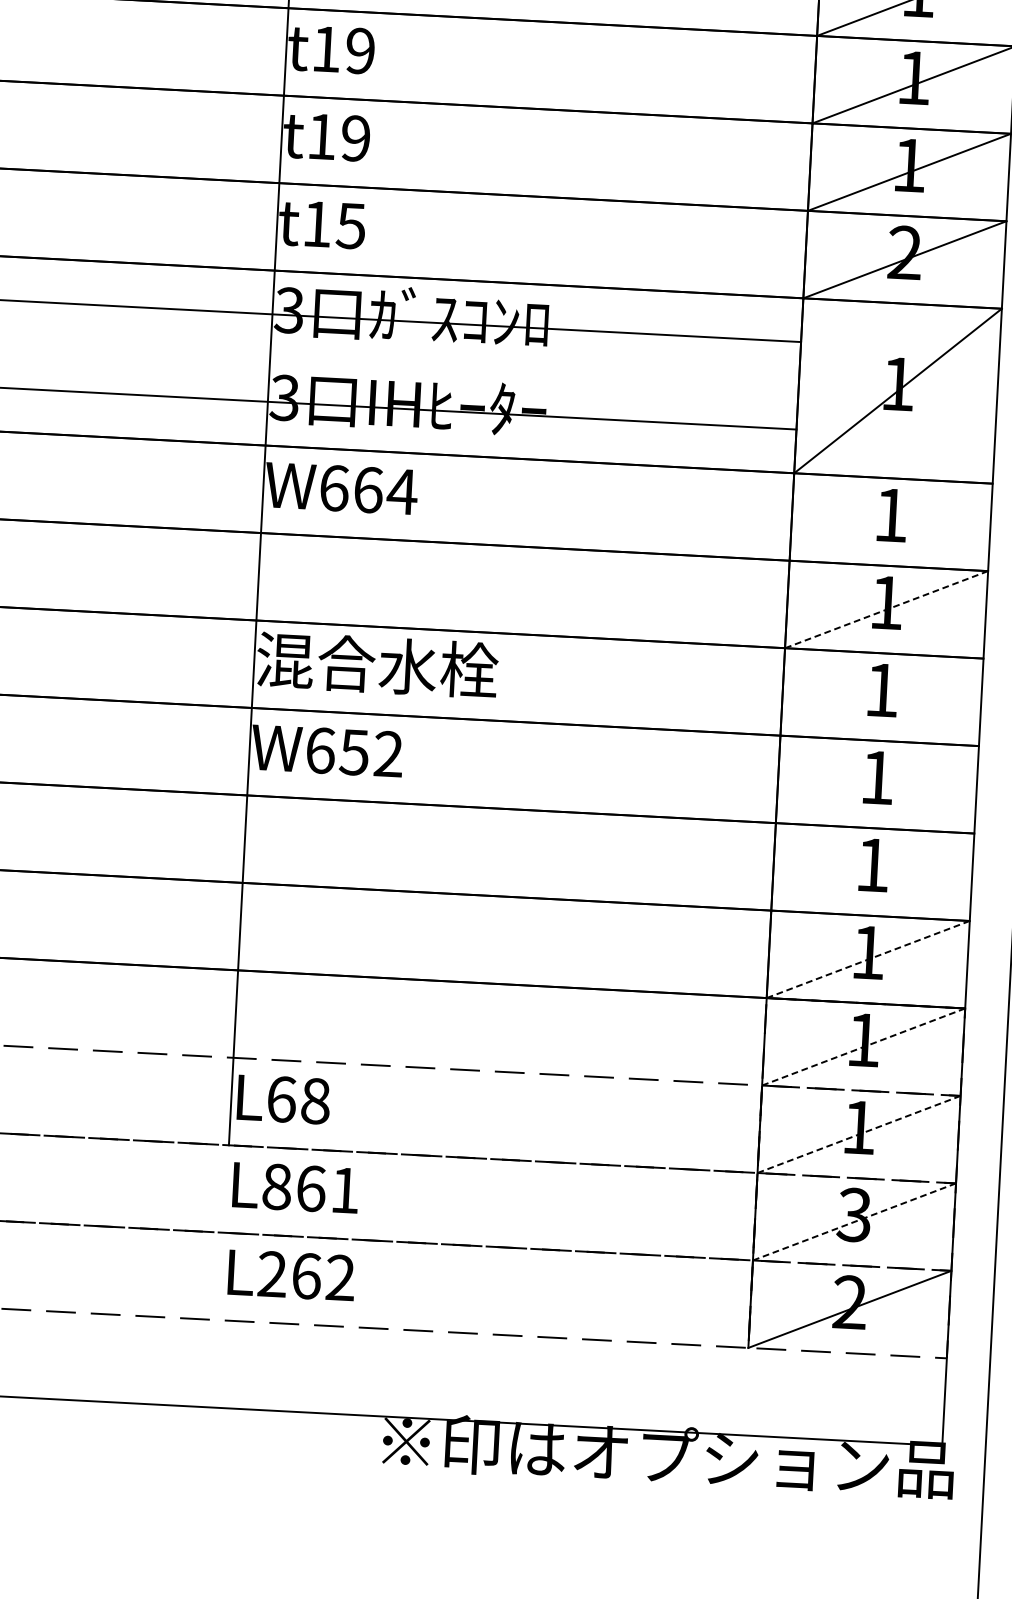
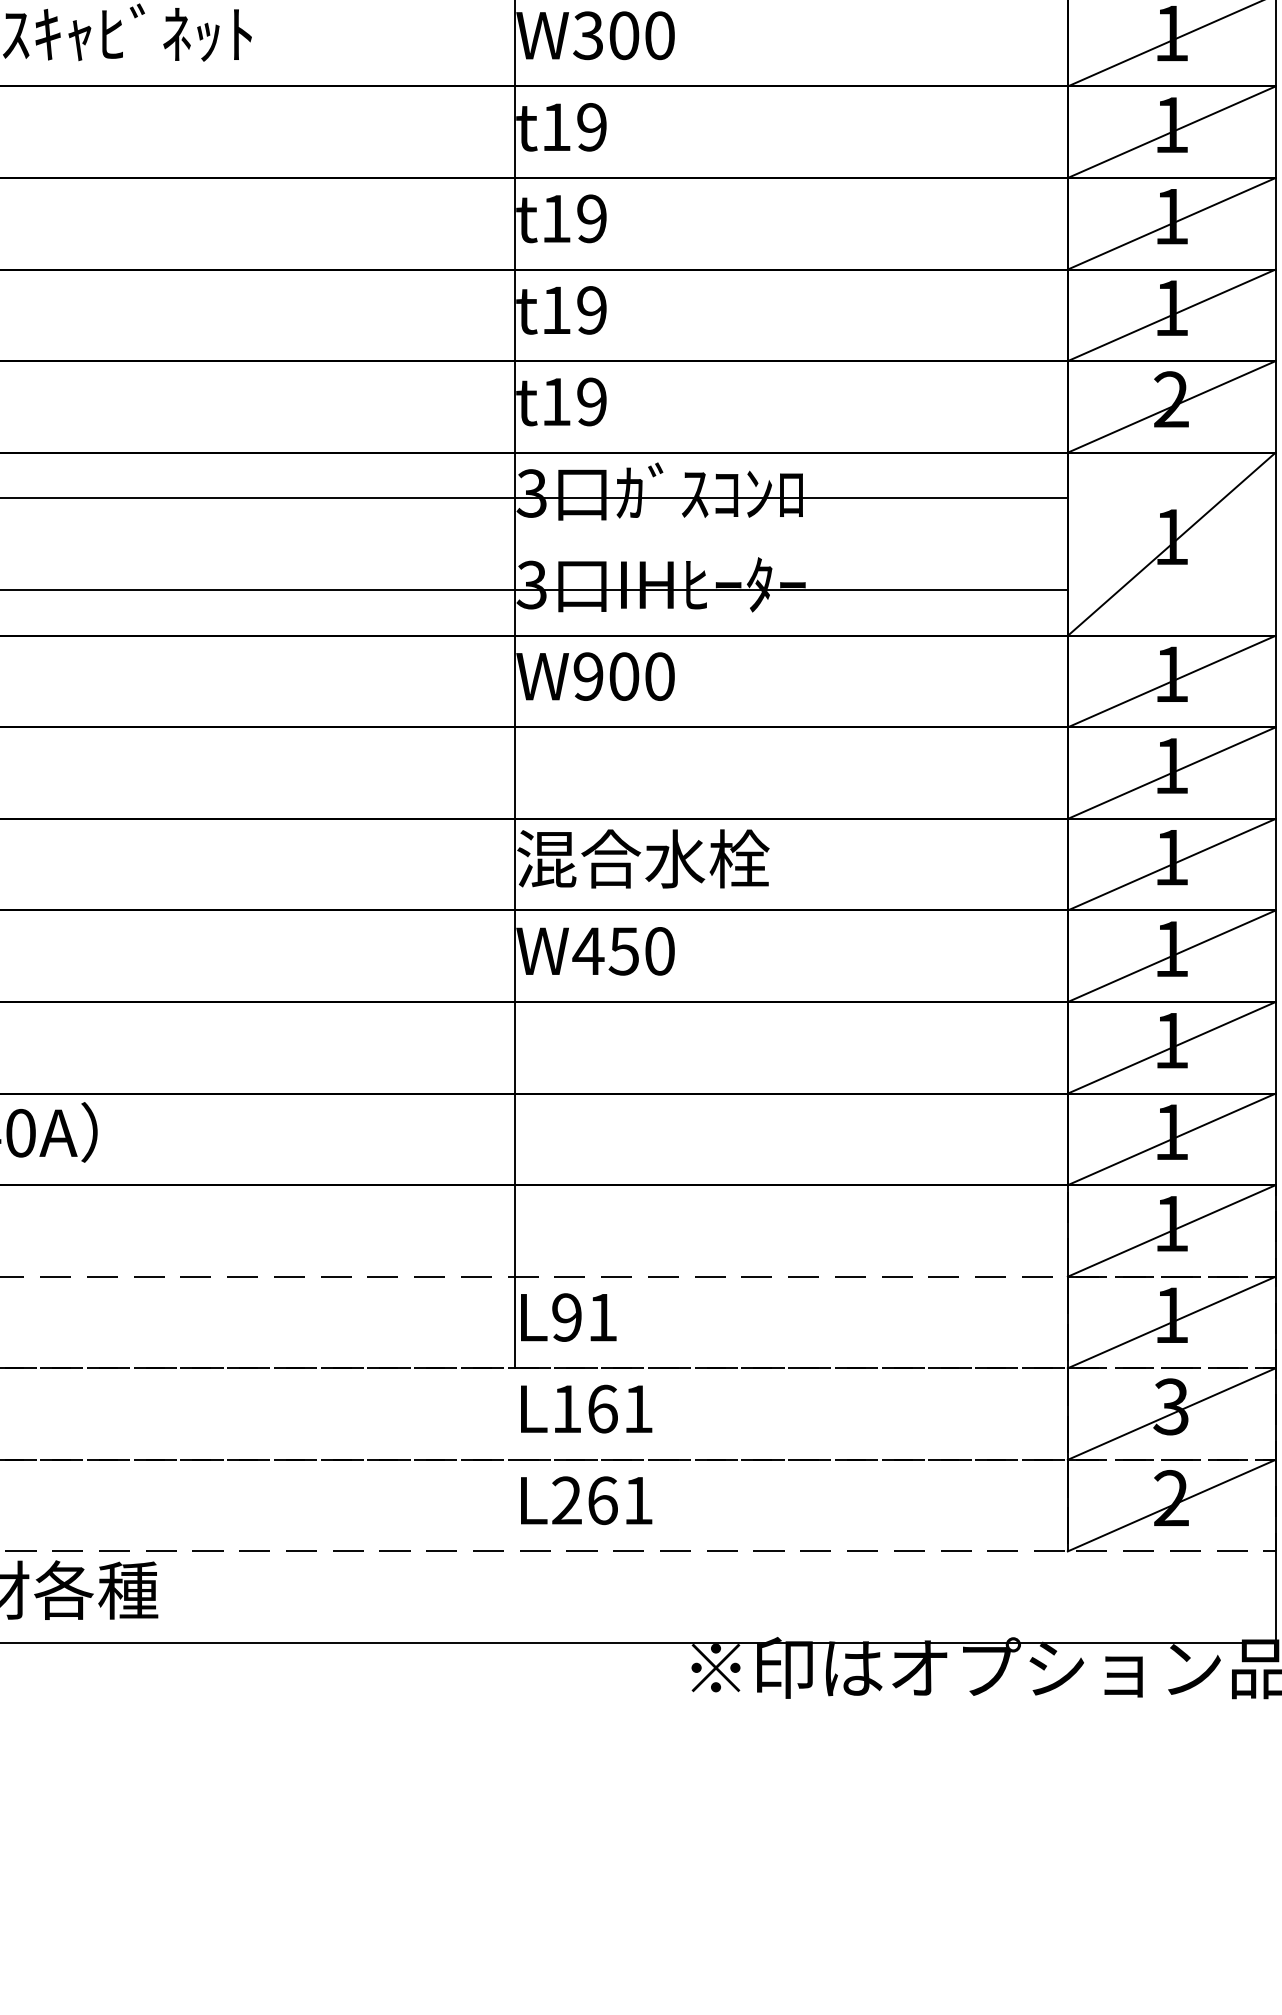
text: (350, 225) -> (591, 401), t15 -> t19
text: (368, 489) -> (624, 676), W664 -> W900
line: (890, 522) -> (1171, 681), added
line: (886, 609) -> (1171, 773), dashed -> solid
line: (881, 696) -> (1171, 864), added
text: (353, 752) -> (623, 951), W652 -> W450
line: (877, 784) -> (1171, 956), added
line: (872, 871) -> (1171, 1047), added
line: (868, 959) -> (1171, 1139), dashed -> solid
line: (863, 1046) -> (1171, 1230), dashed -> solid
text: (298, 1100) -> (584, 1317), L68 -> L91
line: (858, 1134) -> (1171, 1322), dashed -> solid
text: (277, 1187) -> (567, 1409), L861 -> L161
line: (854, 1222) -> (1171, 1414), dashed -> solid
text: (340, 1277) -> (638, 1500), L262 -> L261

